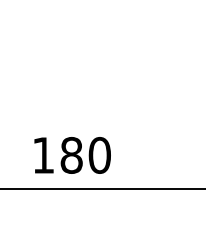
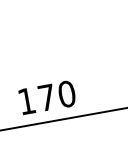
text: (71, 155) -> (46, 97), 180 -> 170

